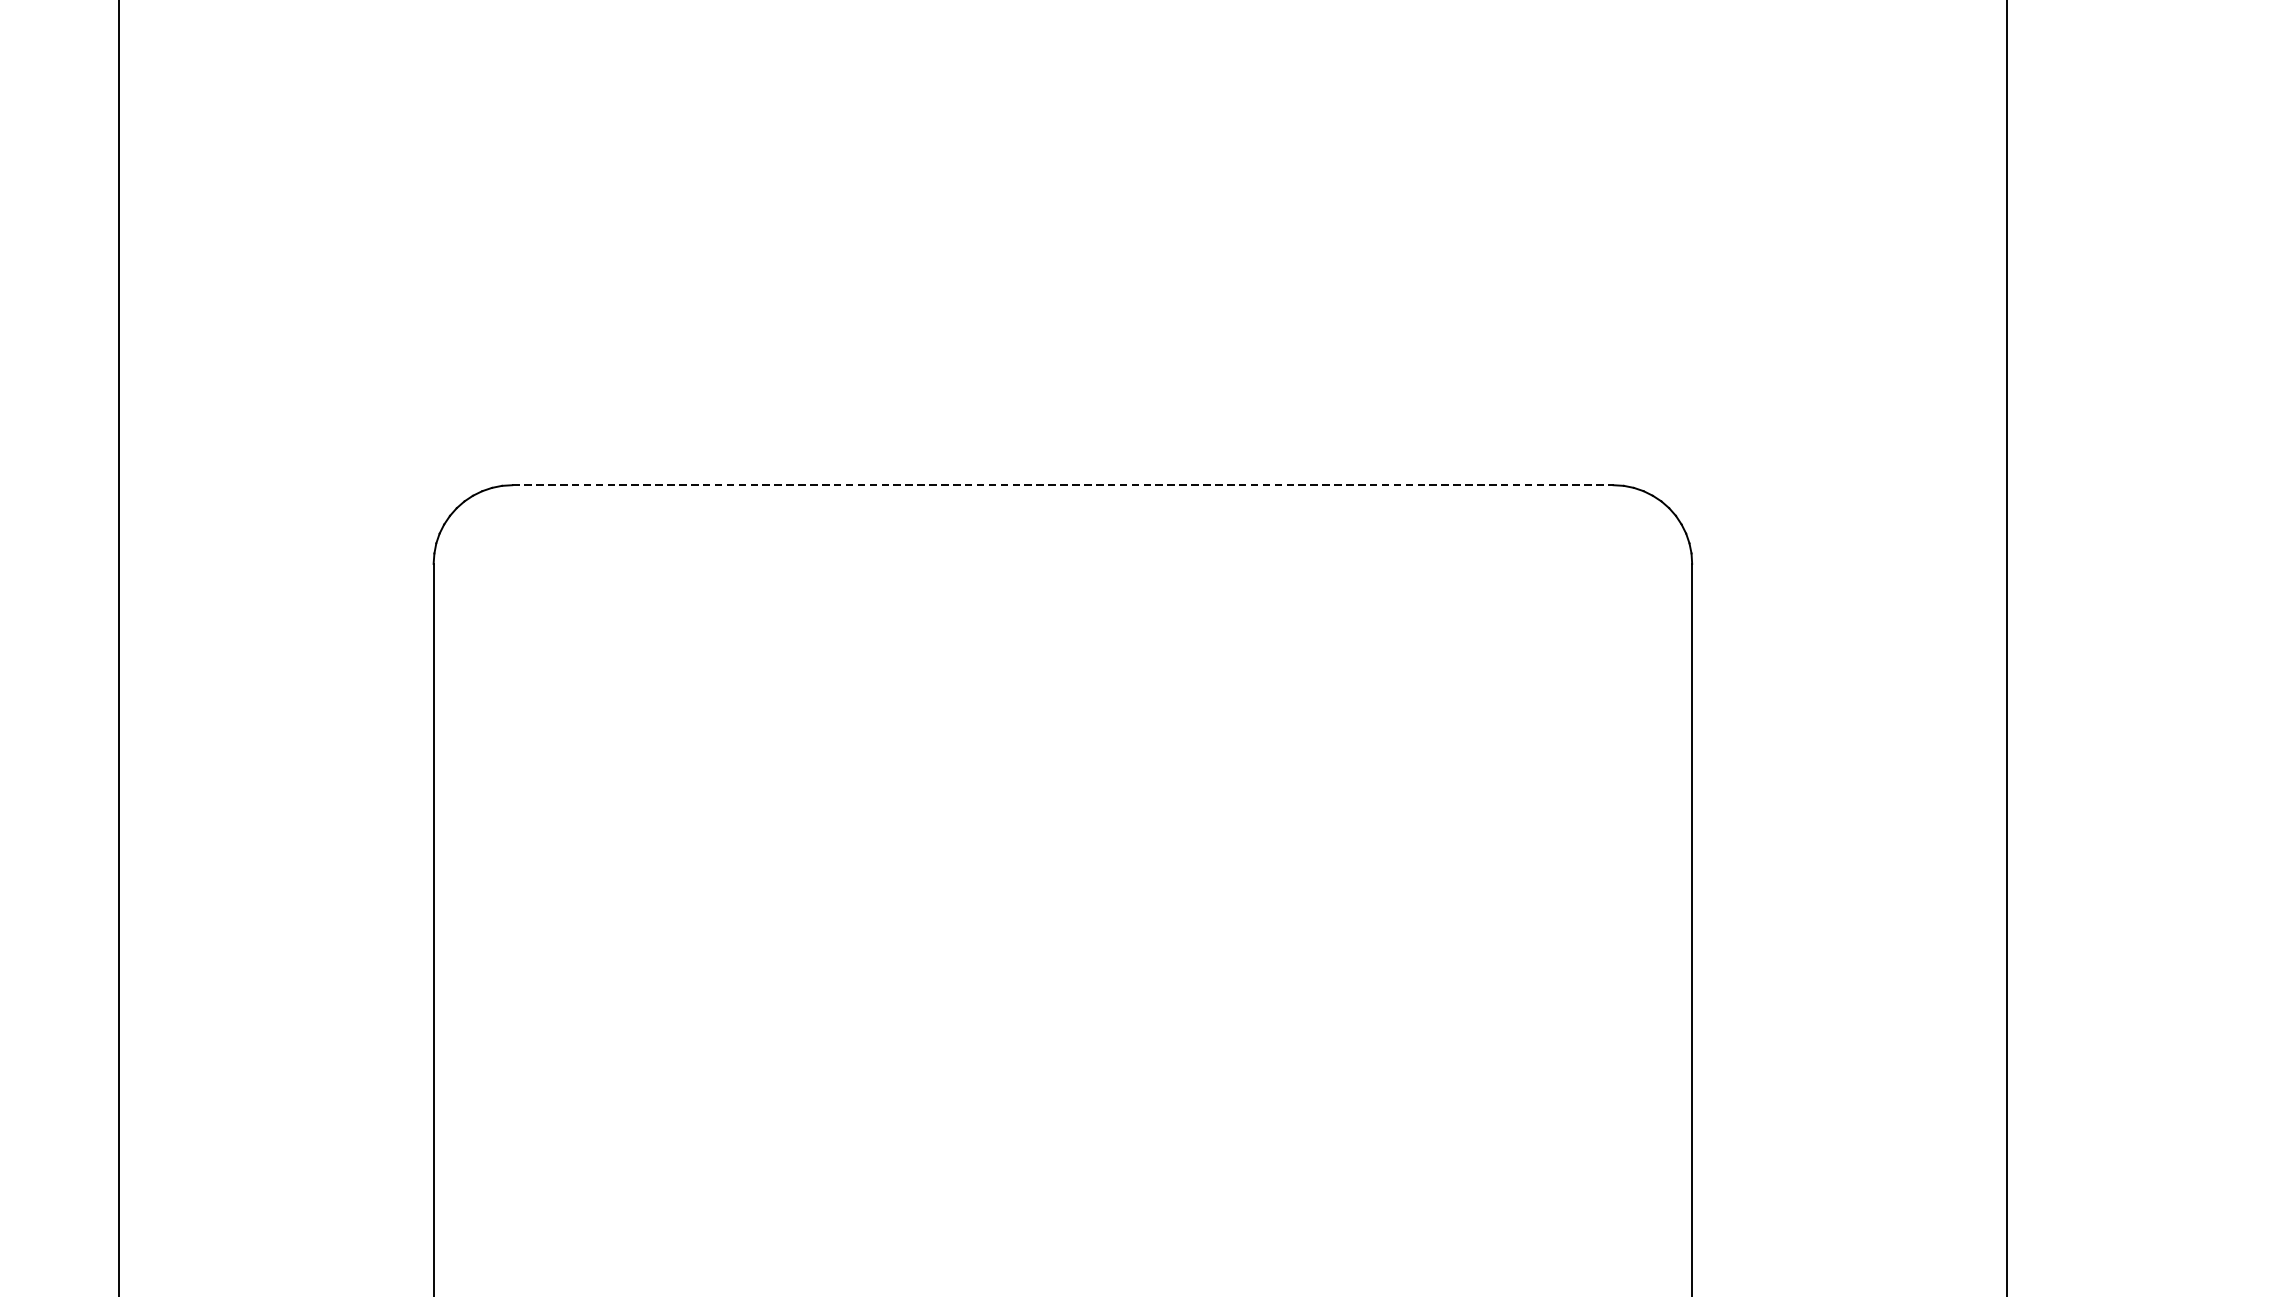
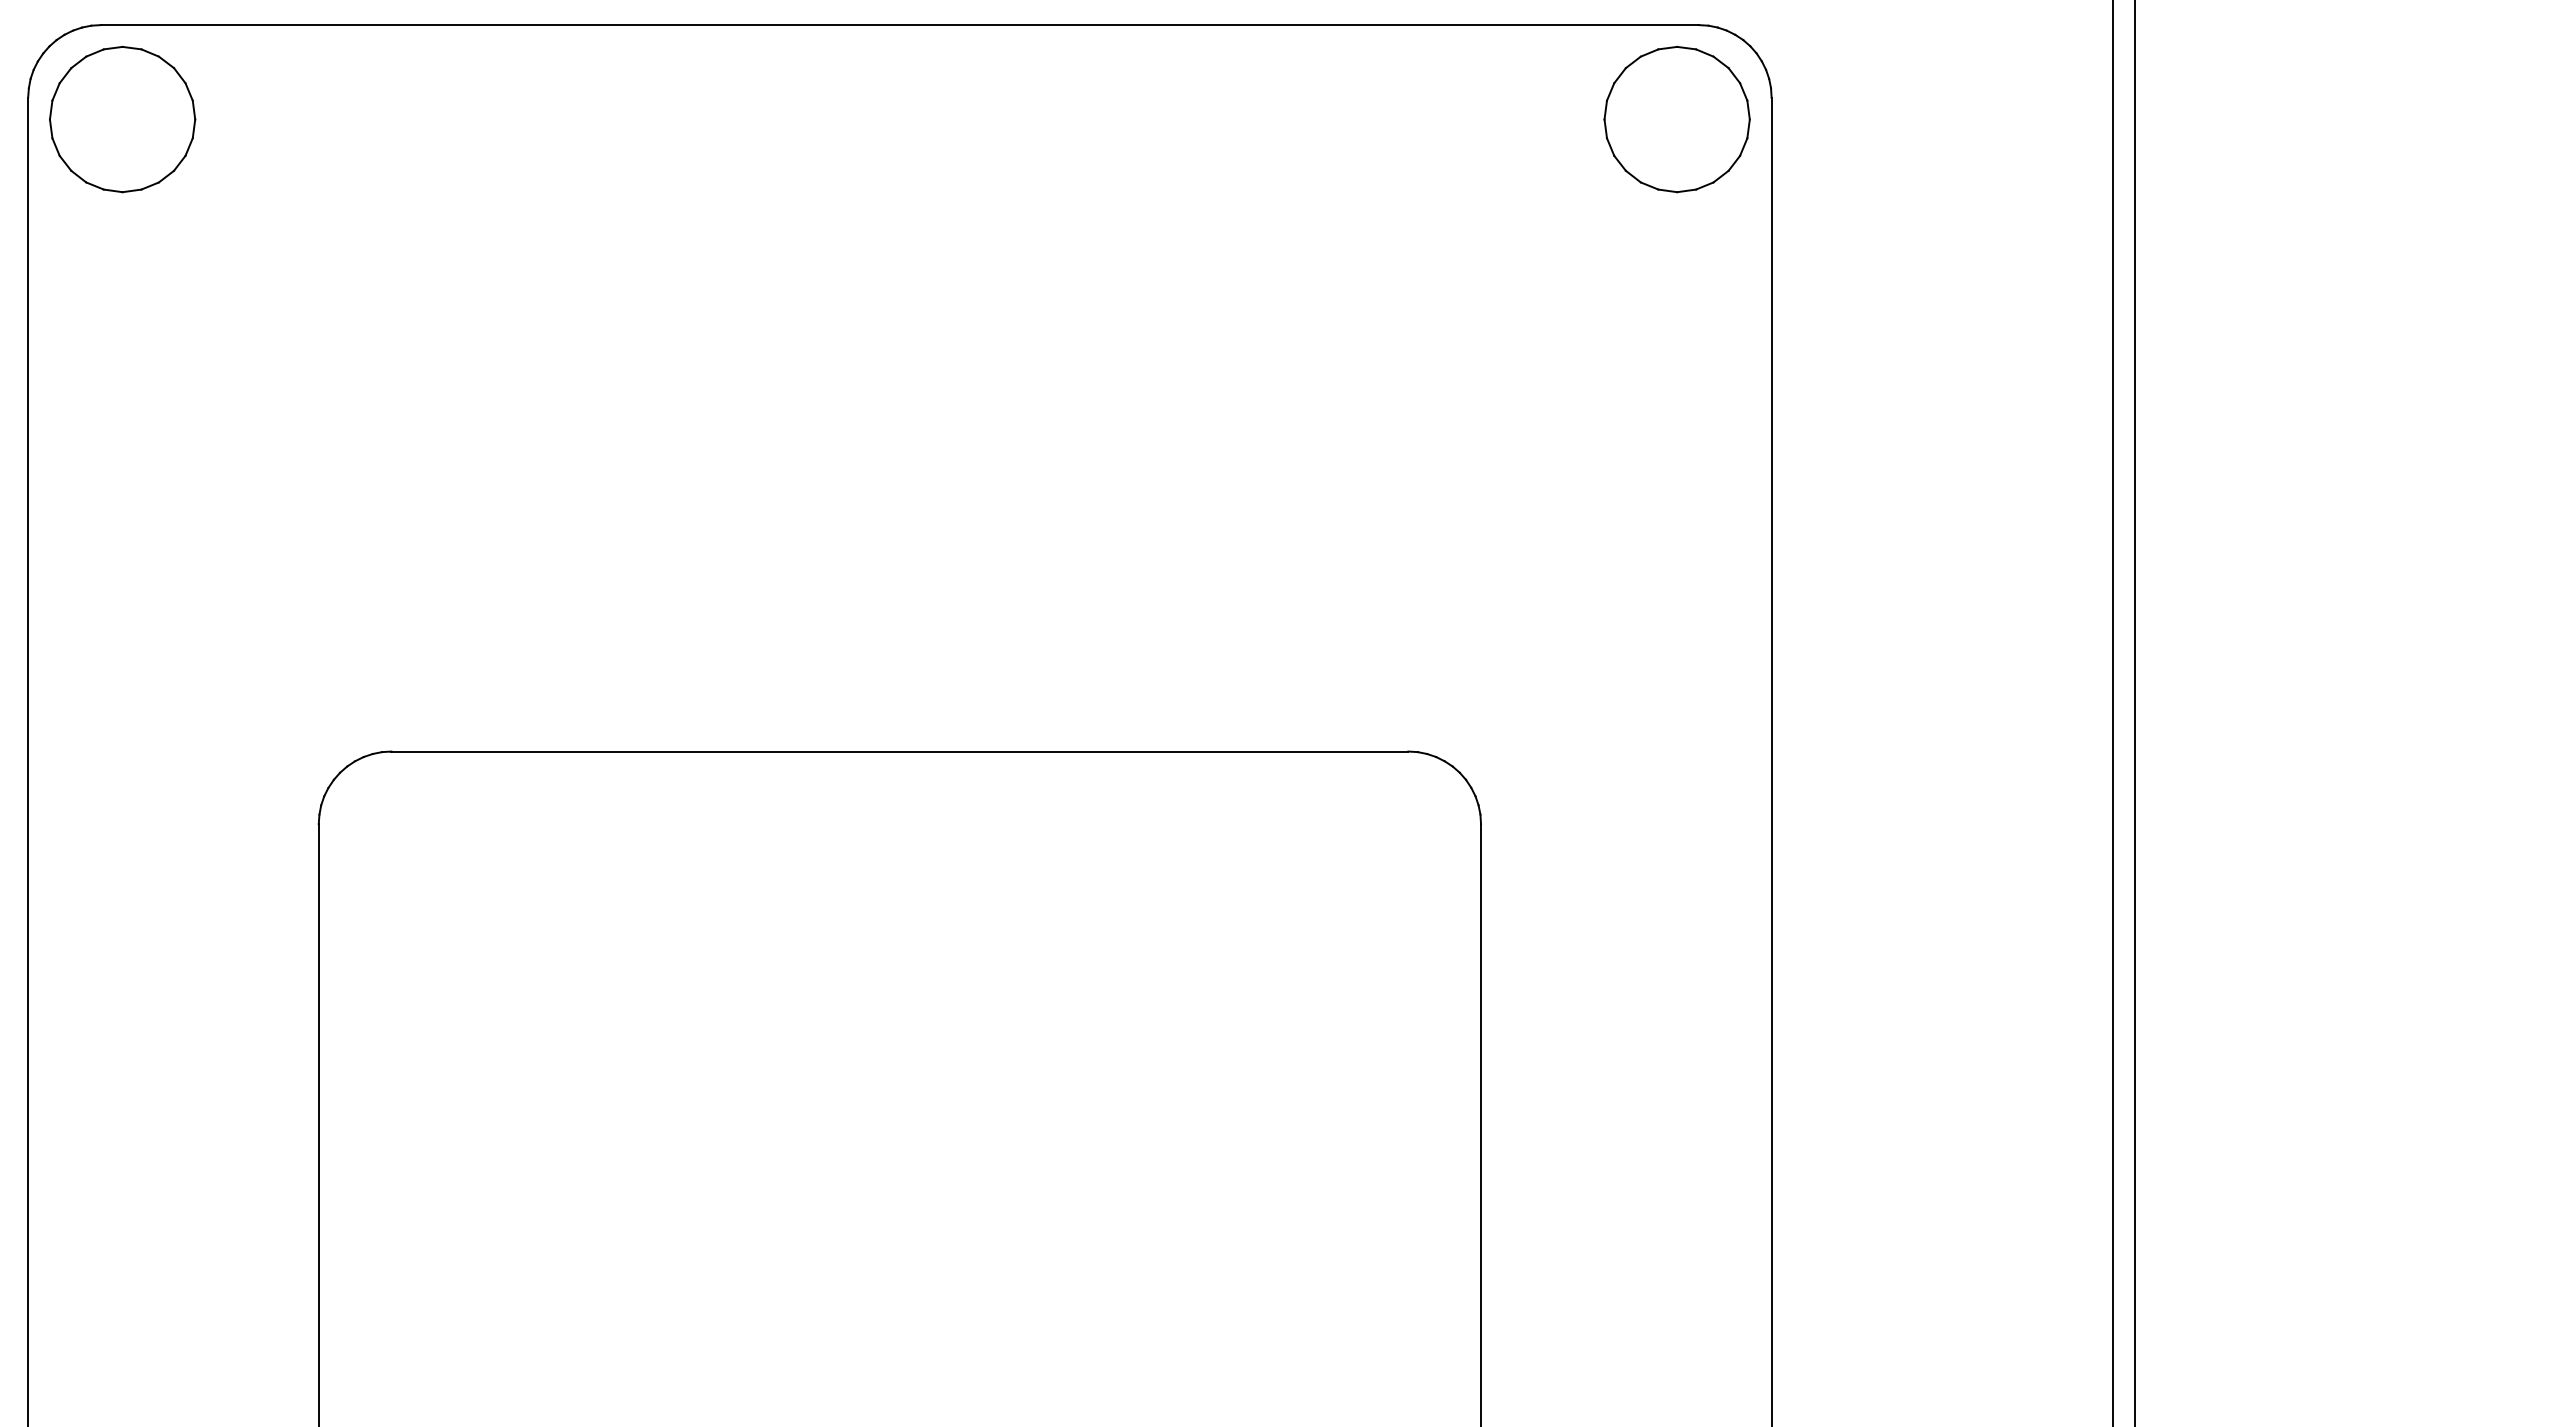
line: (1062, 485) -> (899, 751), dashed -> solid

